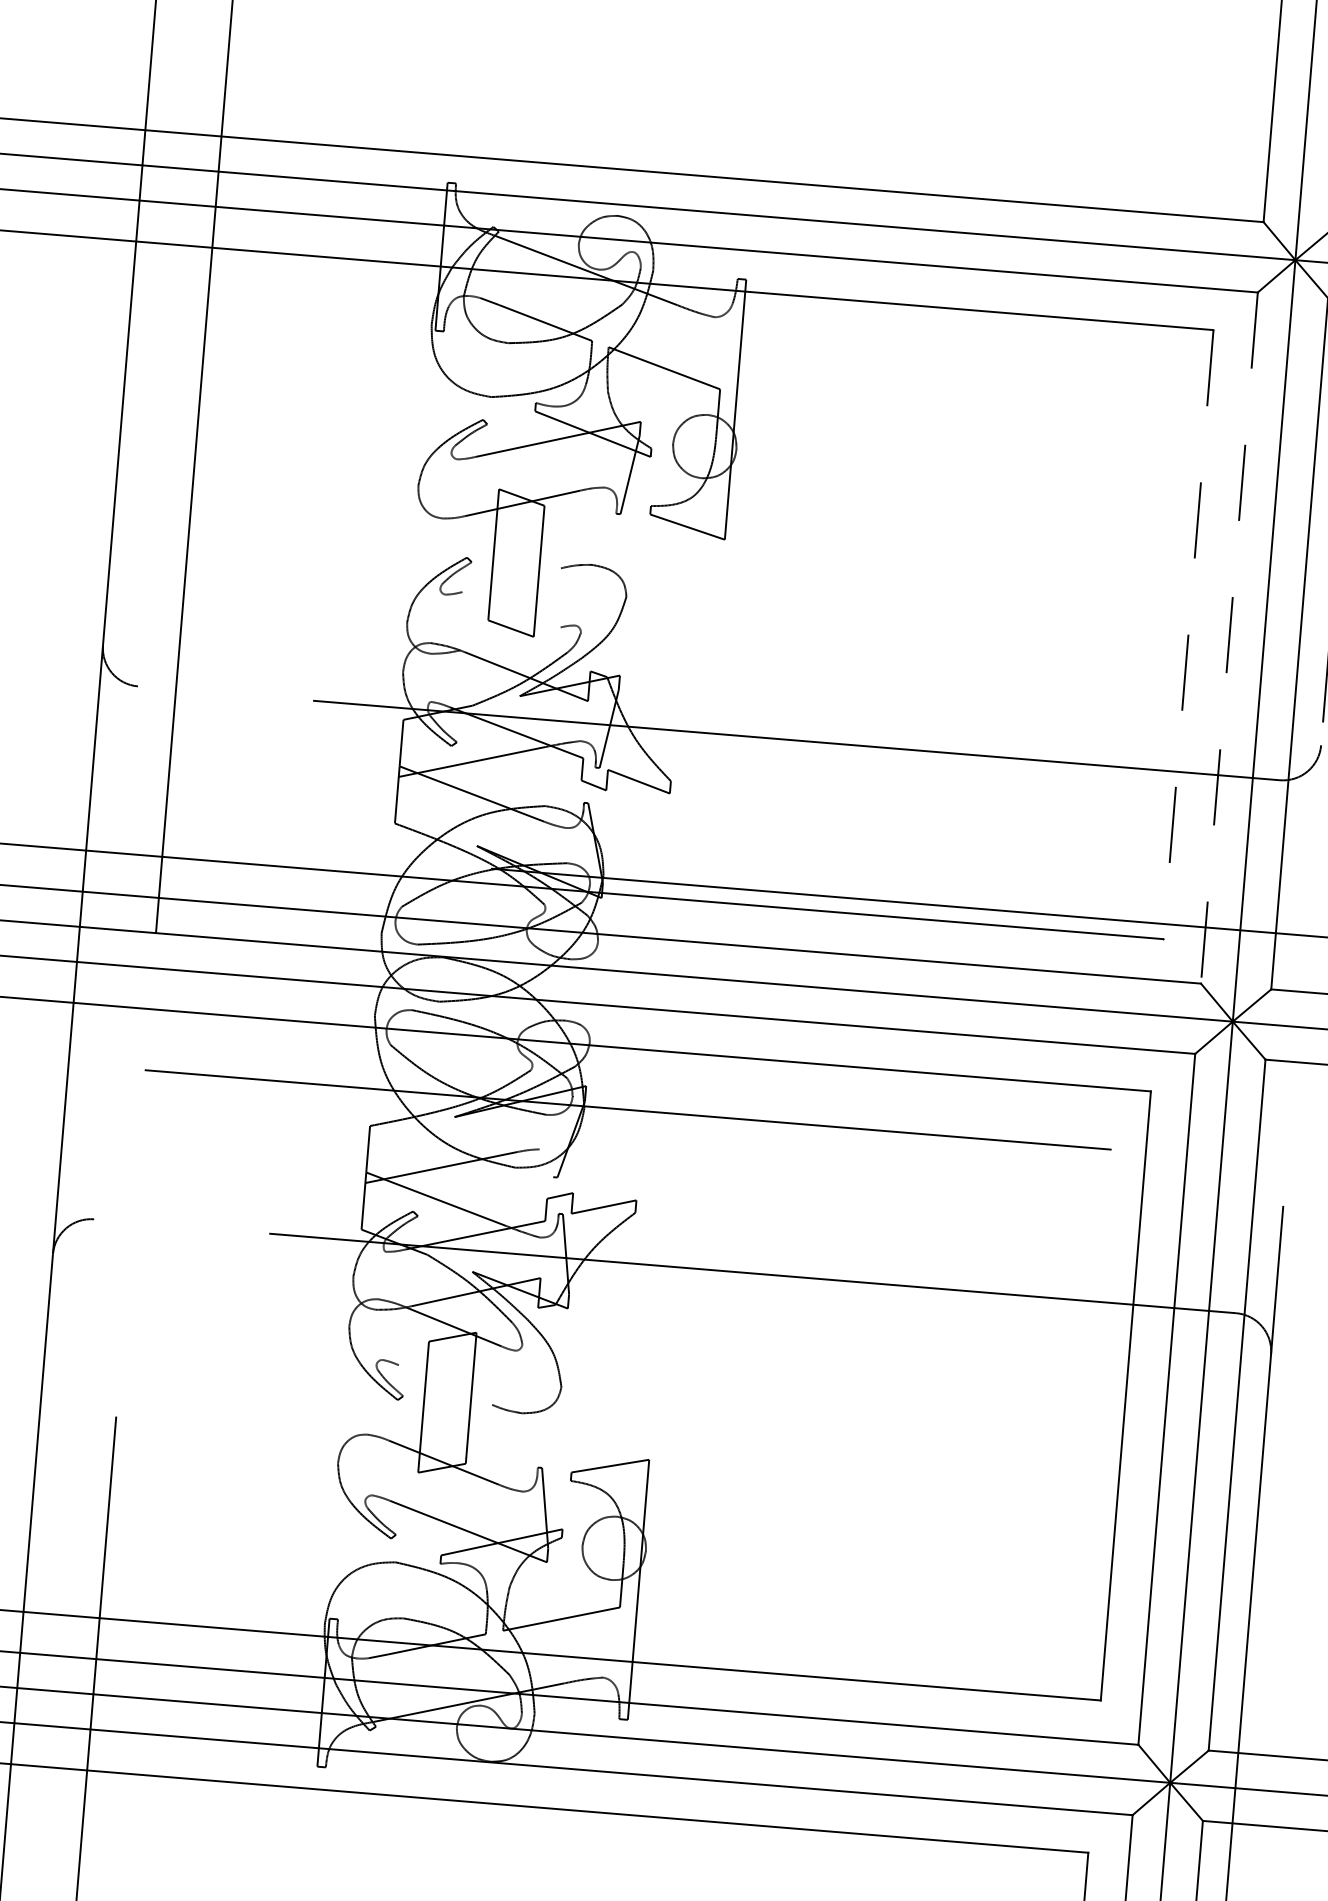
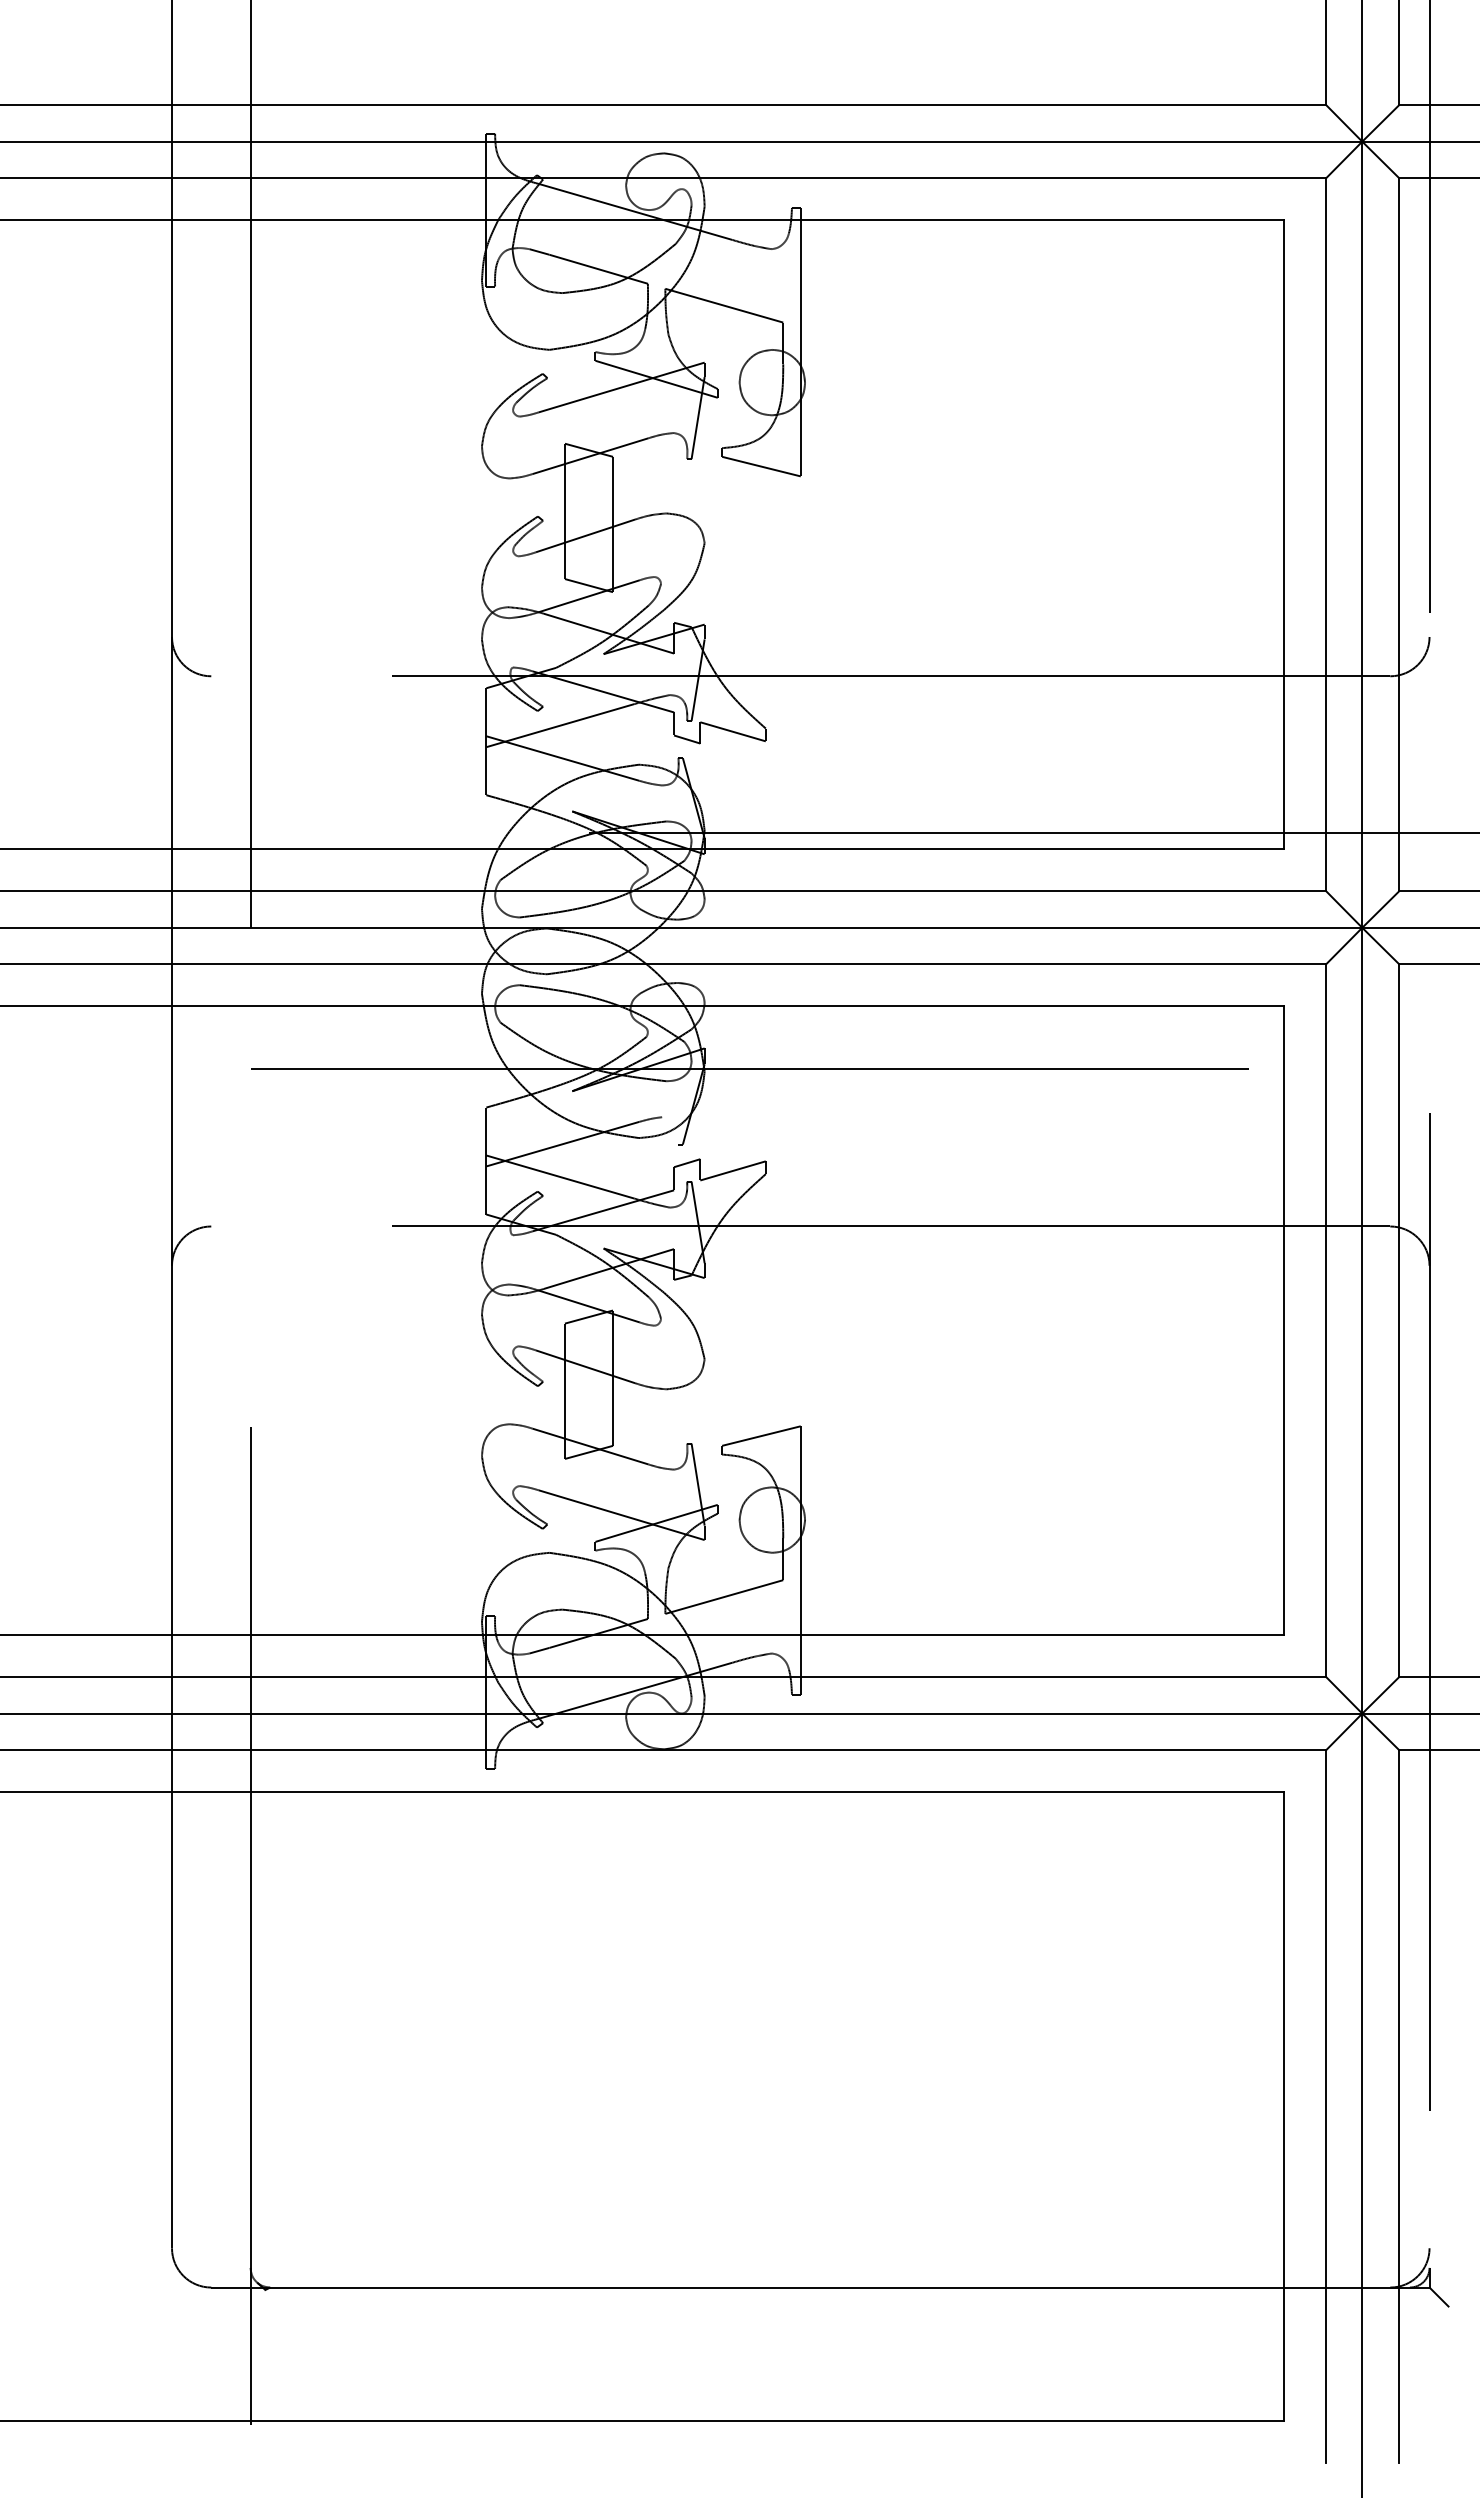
line: (511, 579) -> (585, 535), added
line: (1188, 635) -> (1284, 535), dashed -> solid
line: (1229, 637) -> (1326, 534), dashed -> solid
line: (509, 639) -> (588, 596), added
line: (445, 1384) -> (585, 1366), added

